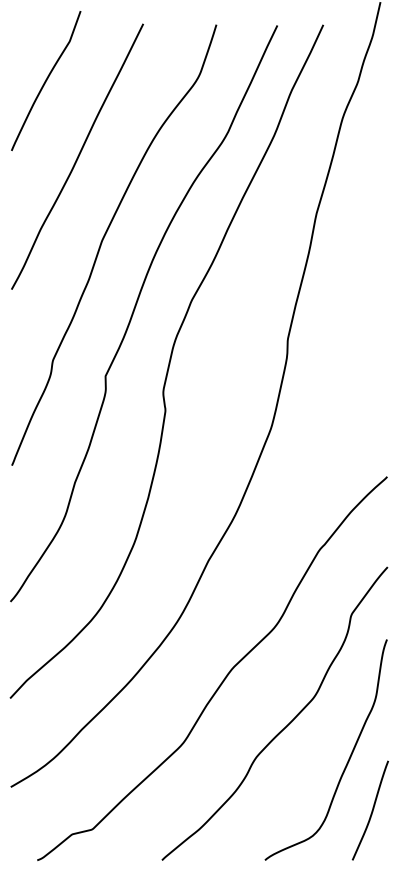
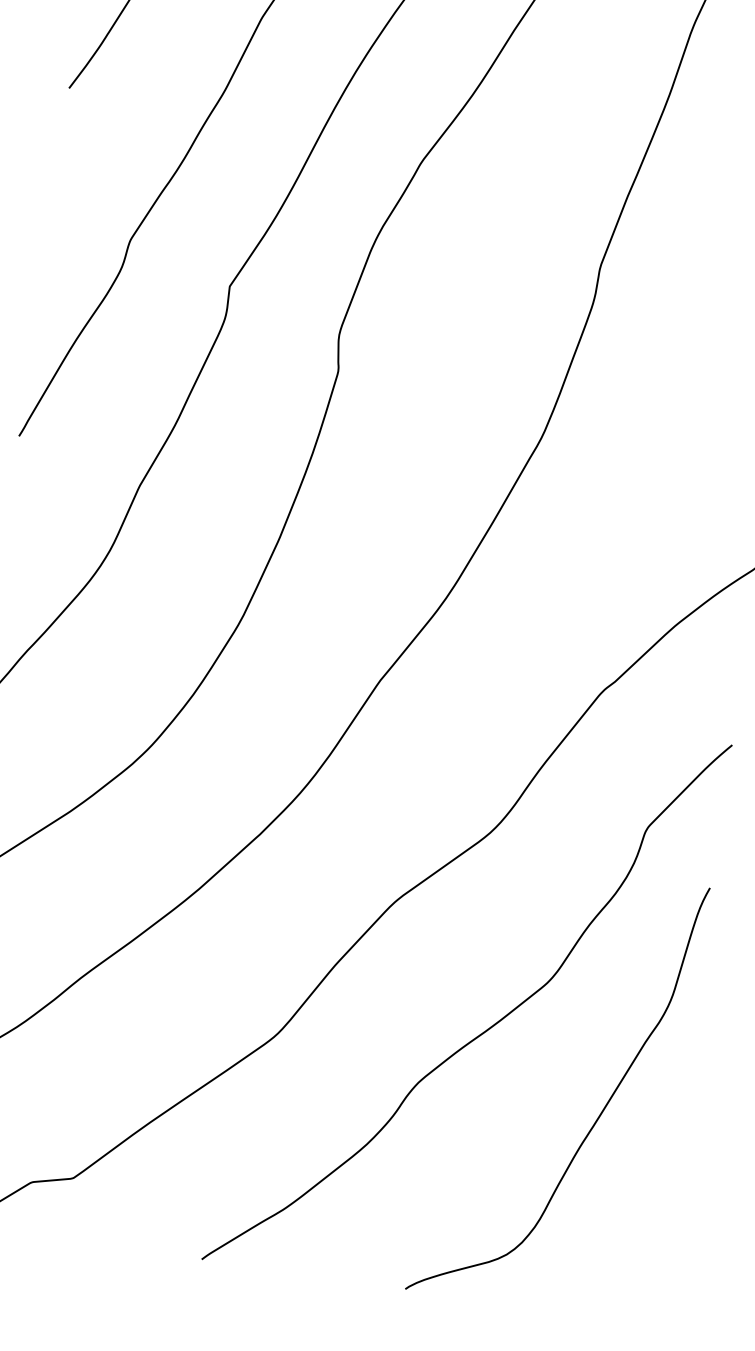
curve: (371, 810) -> (630, 1221), removed

